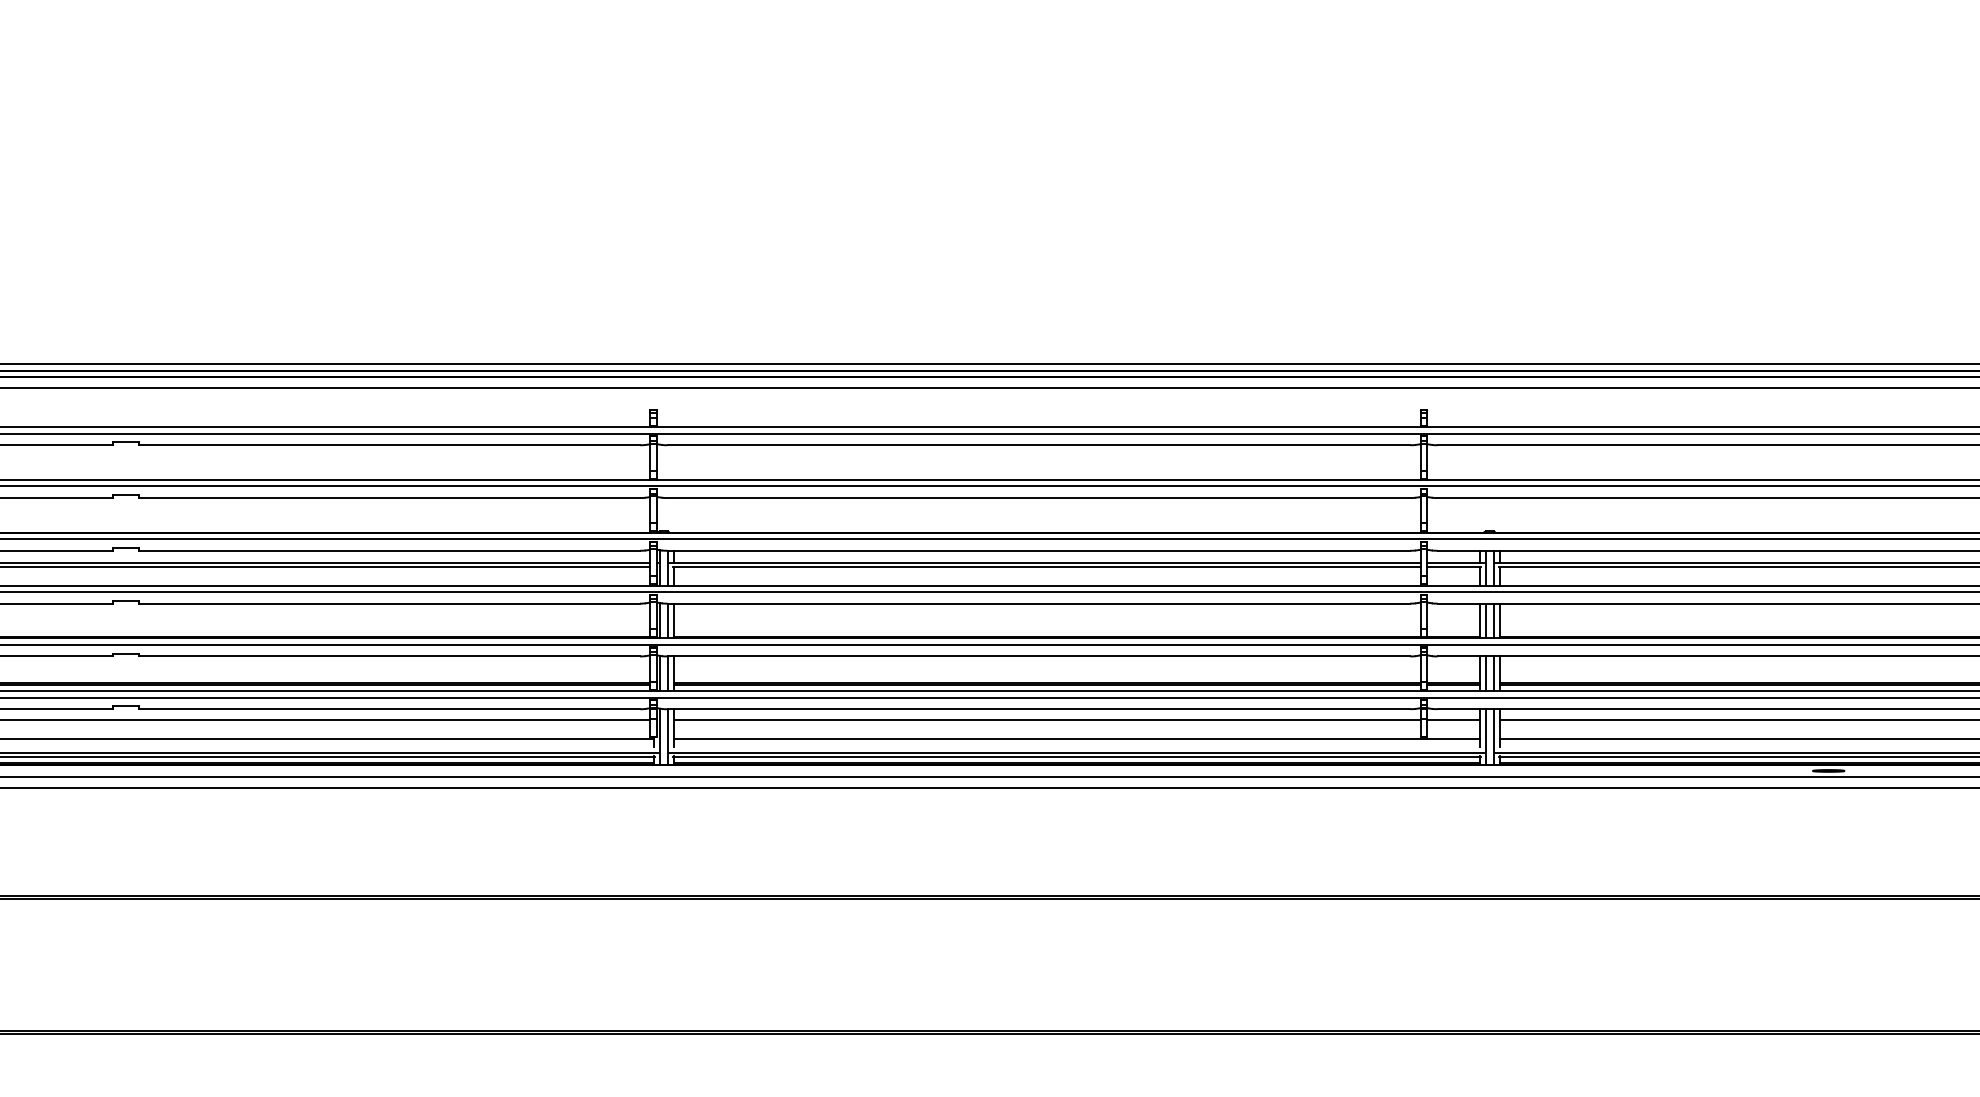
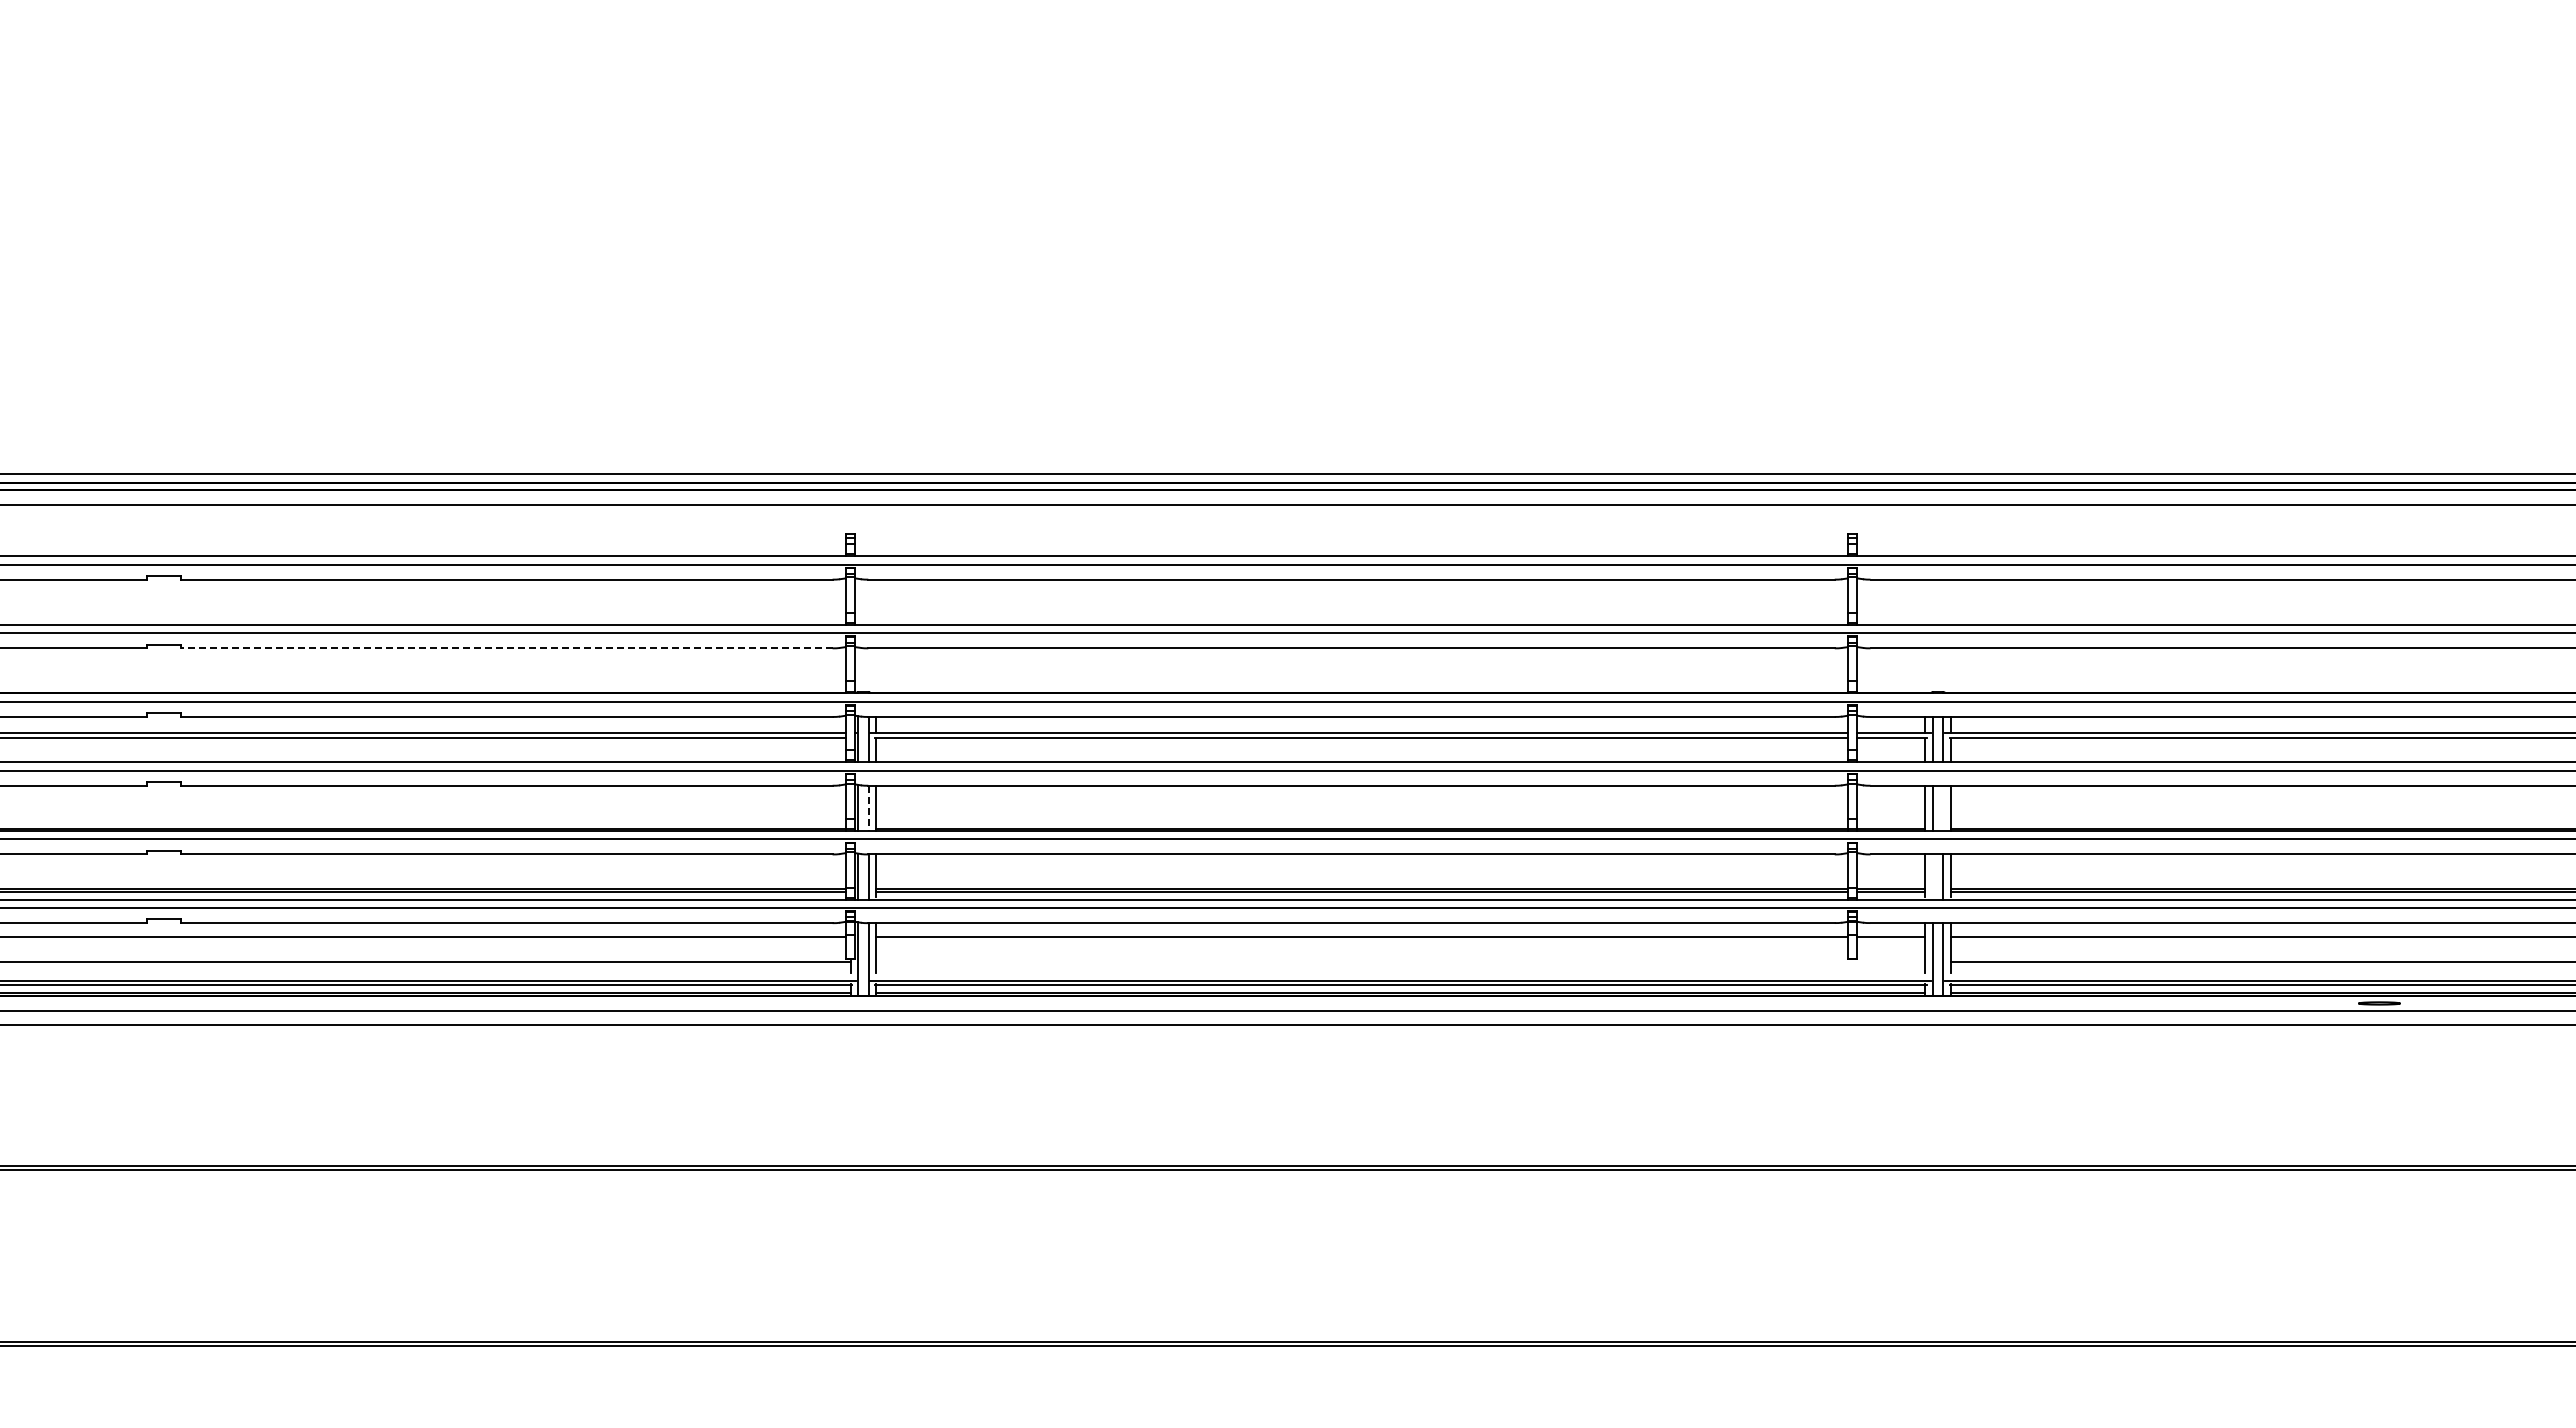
line: (389, 498) -> (506, 648), solid -> dashed
line: (1493, 620) -> (1943, 807), removed
line: (667, 621) -> (868, 808), solid -> dashed
line: (1486, 673) -> (1933, 876), removed
line: (1076, 738) -> (1400, 961), removed

